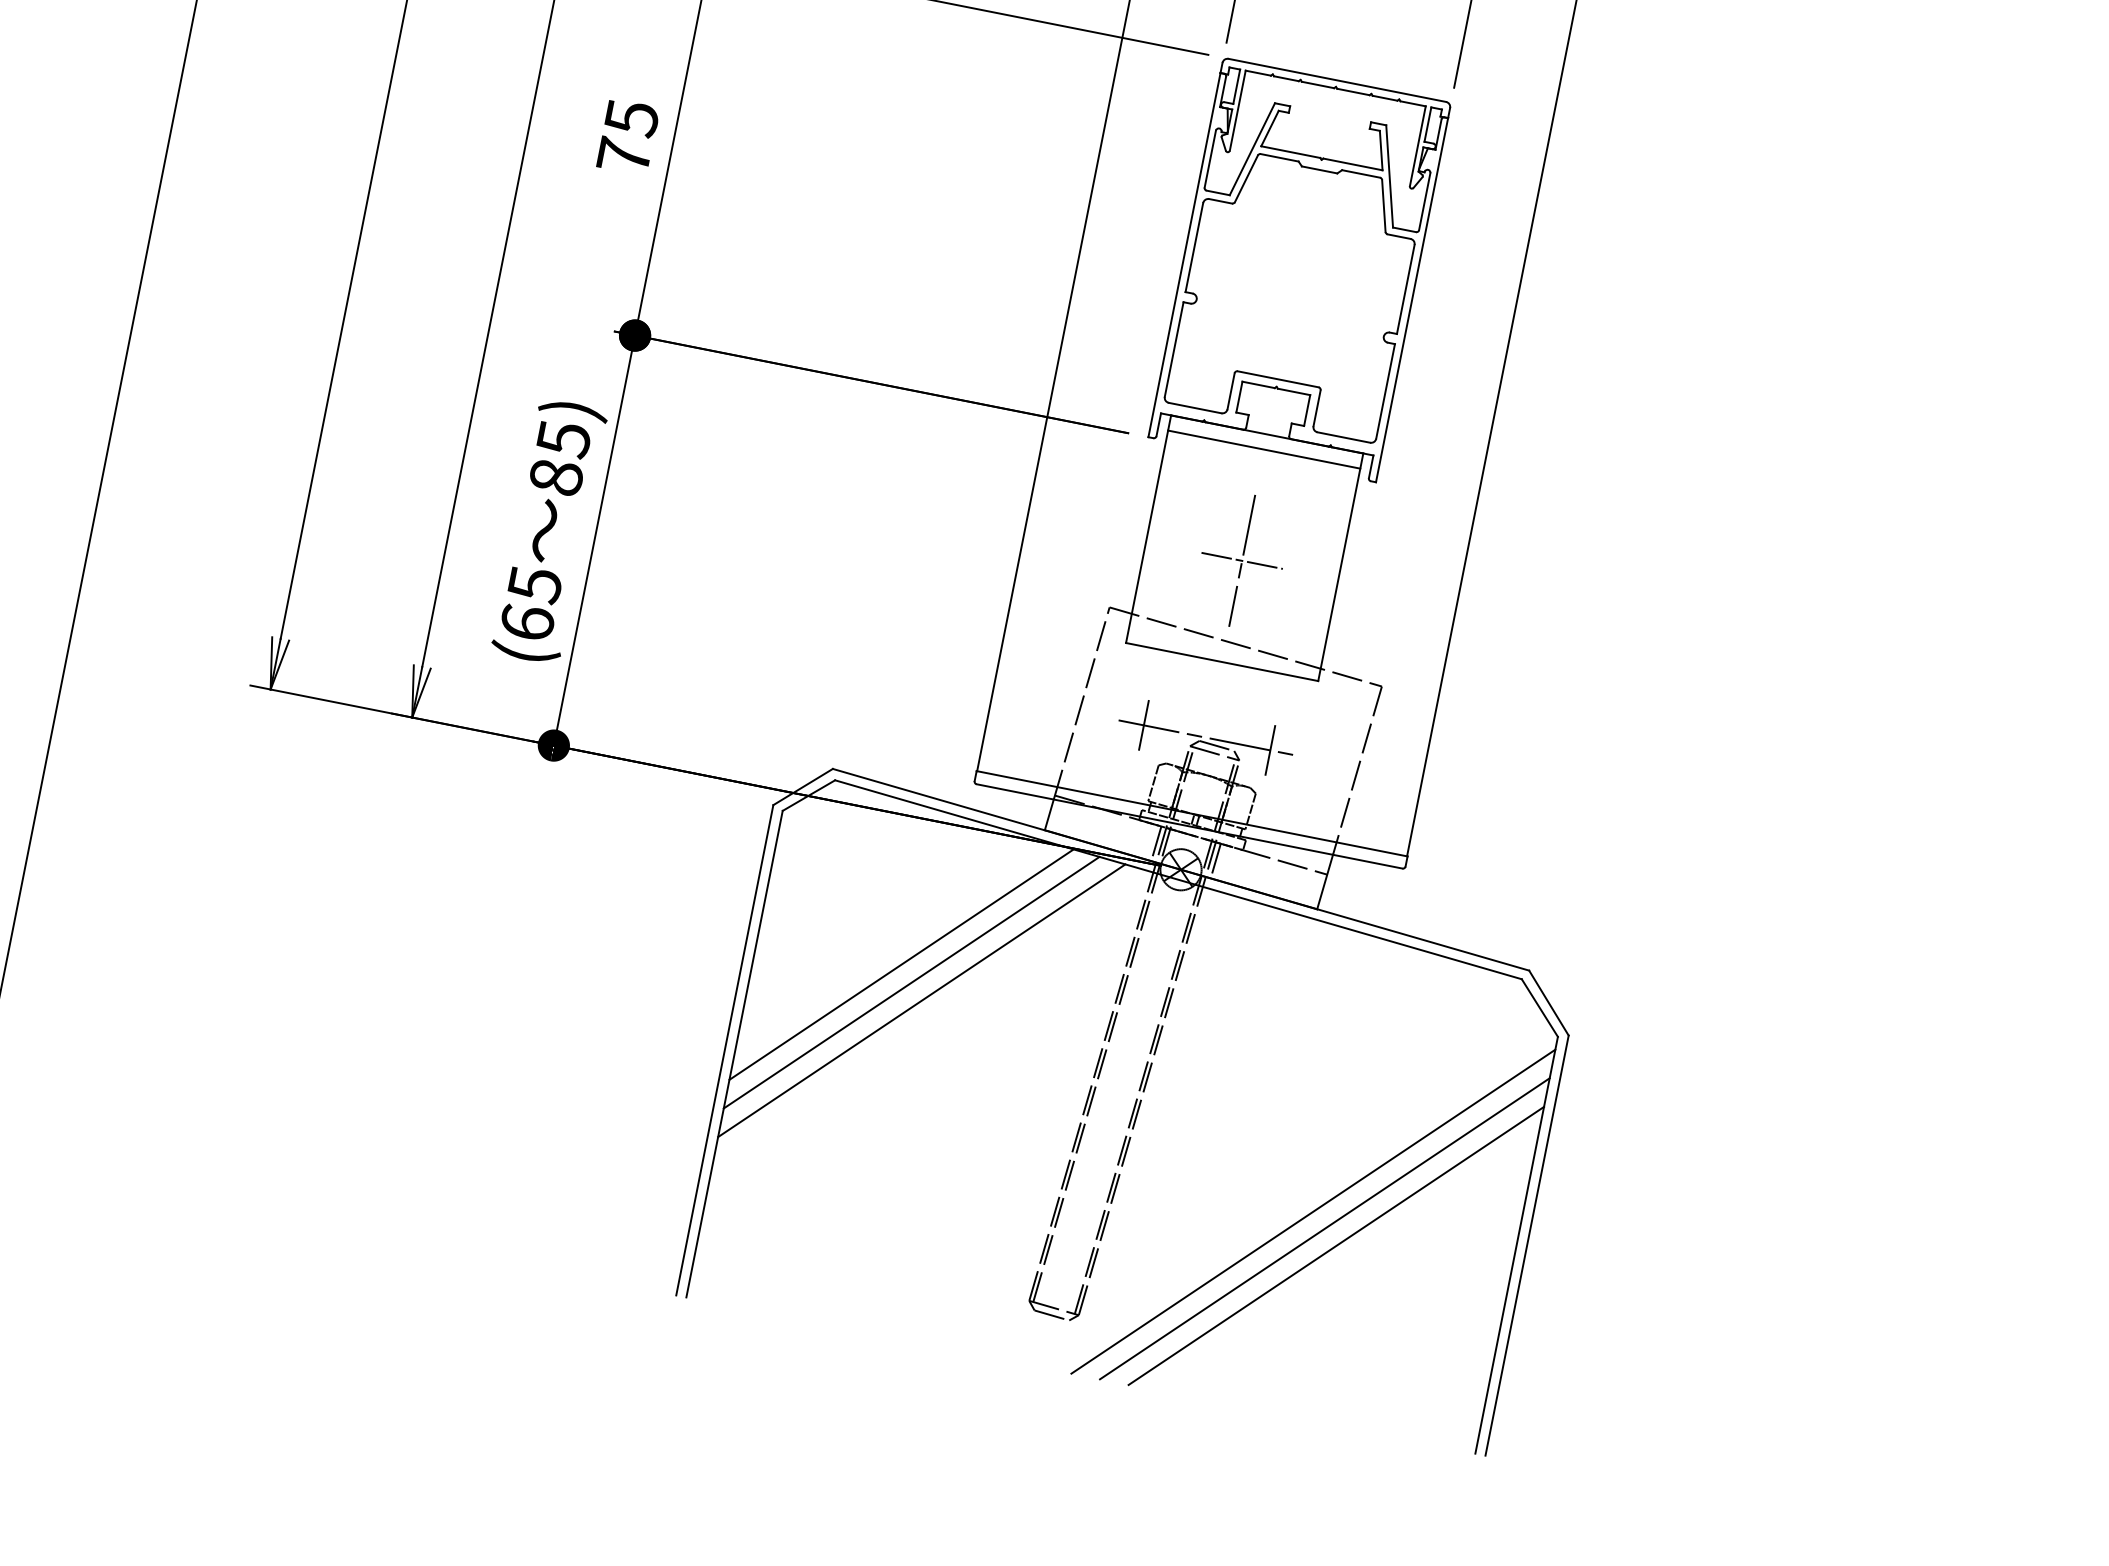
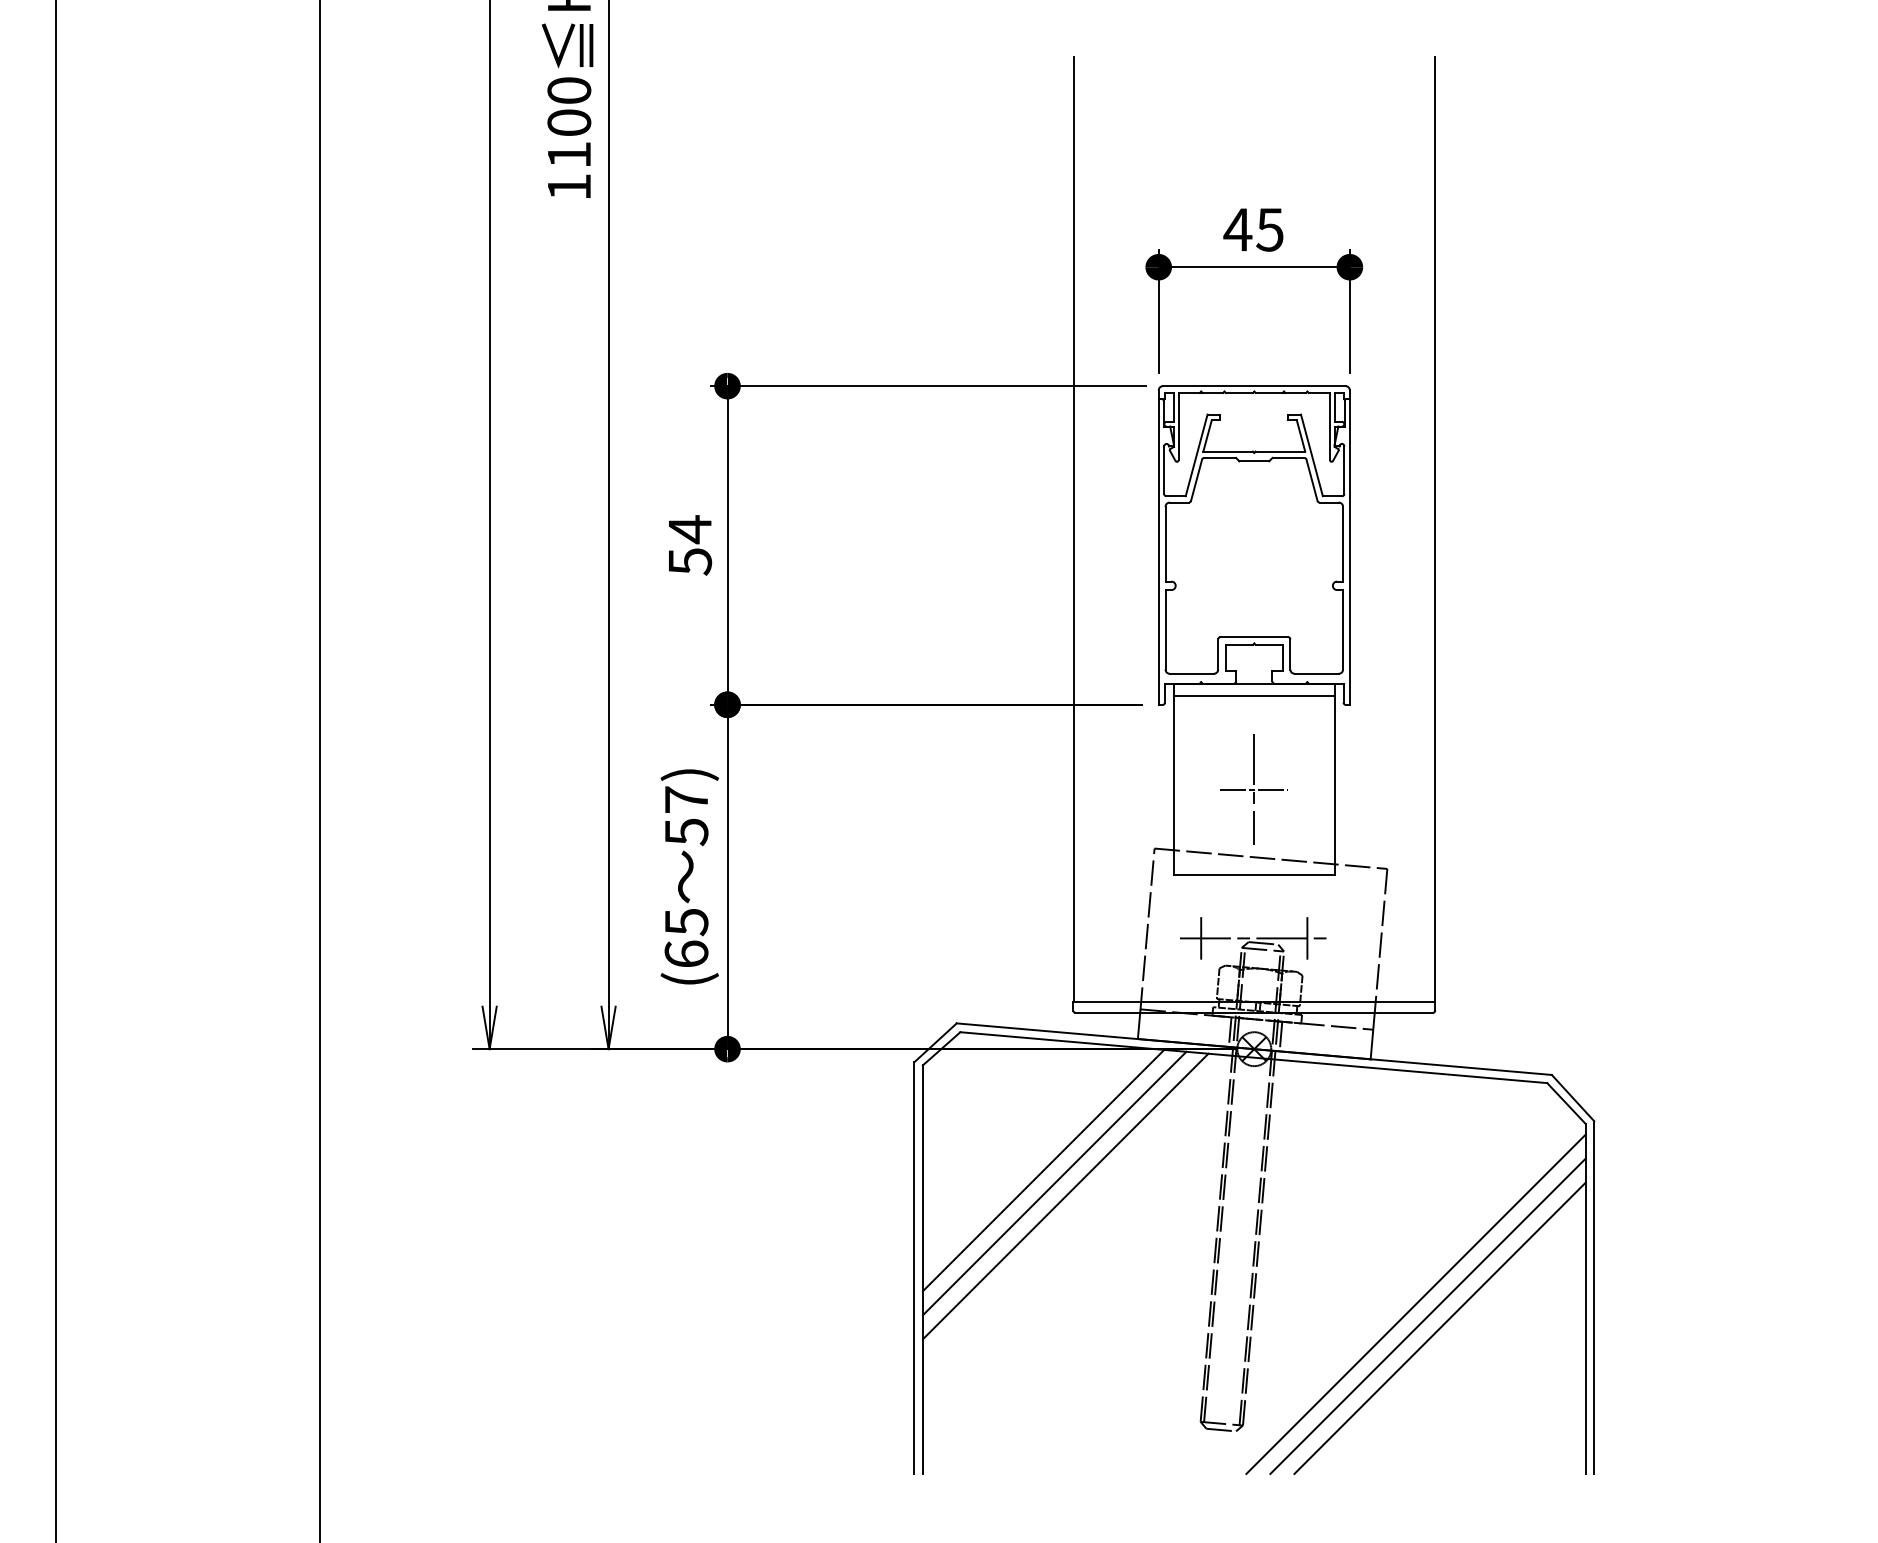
text: (628, 137) -> (690, 545), 75 -> 54
text: (559, 458) -> (686, 816), 85) -> 57)

